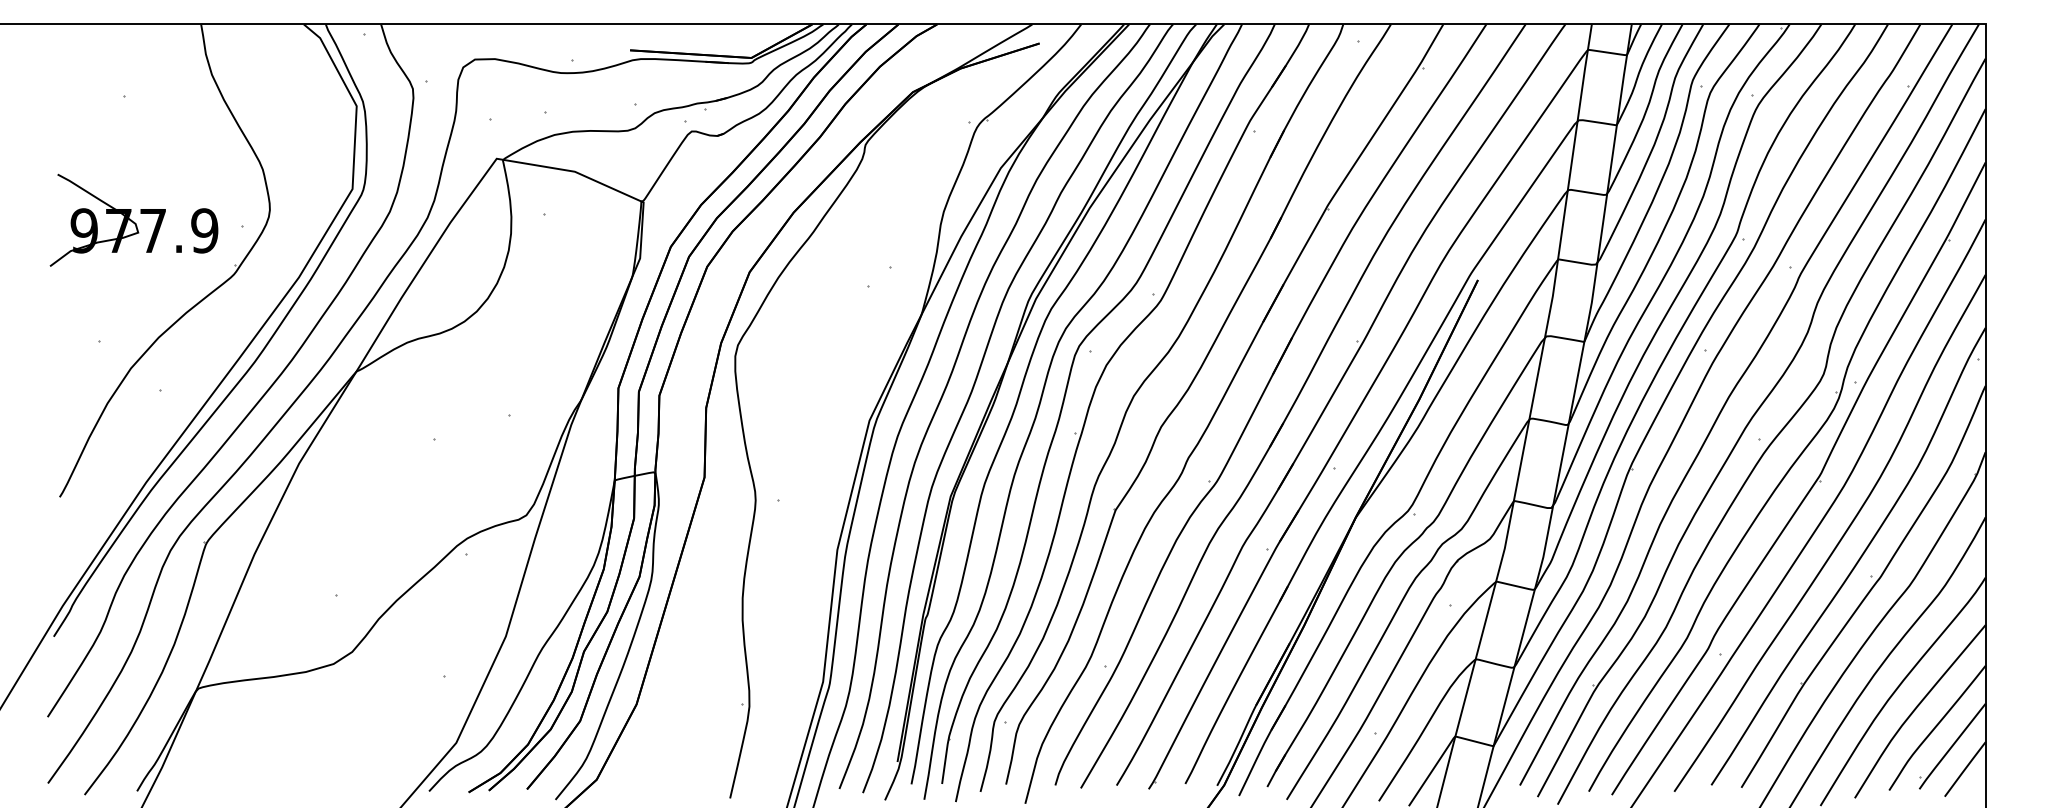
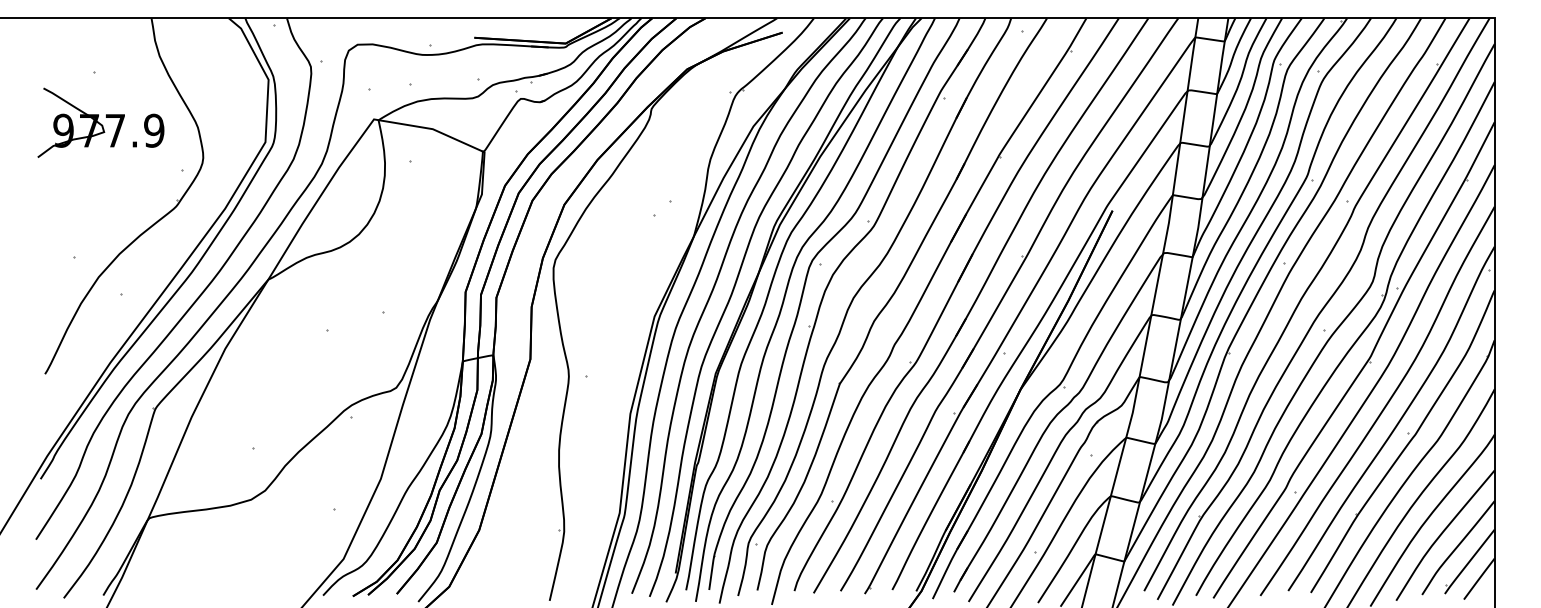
part: (133, 219) -> (100, 122), moved

